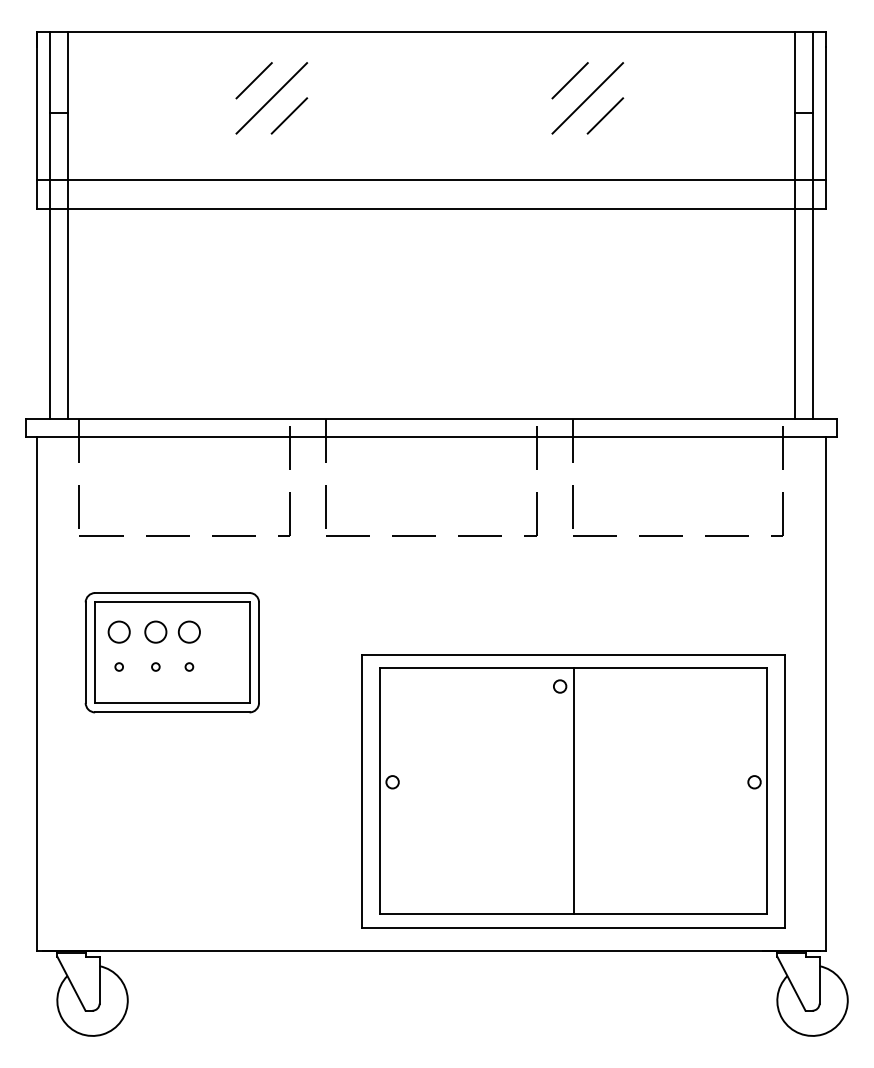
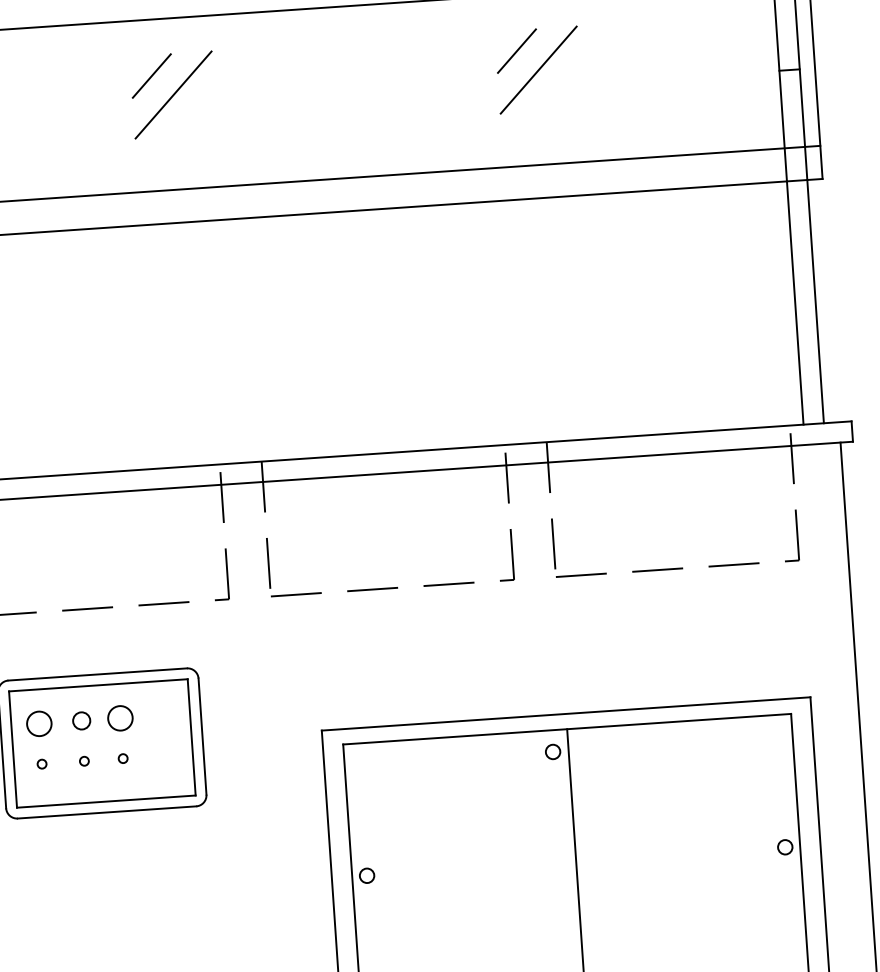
line: (289, 115) -> (195, 113), removed
line: (605, 115) -> (560, 88), removed
circle: (155, 631) -> (81, 720), size x0.7

